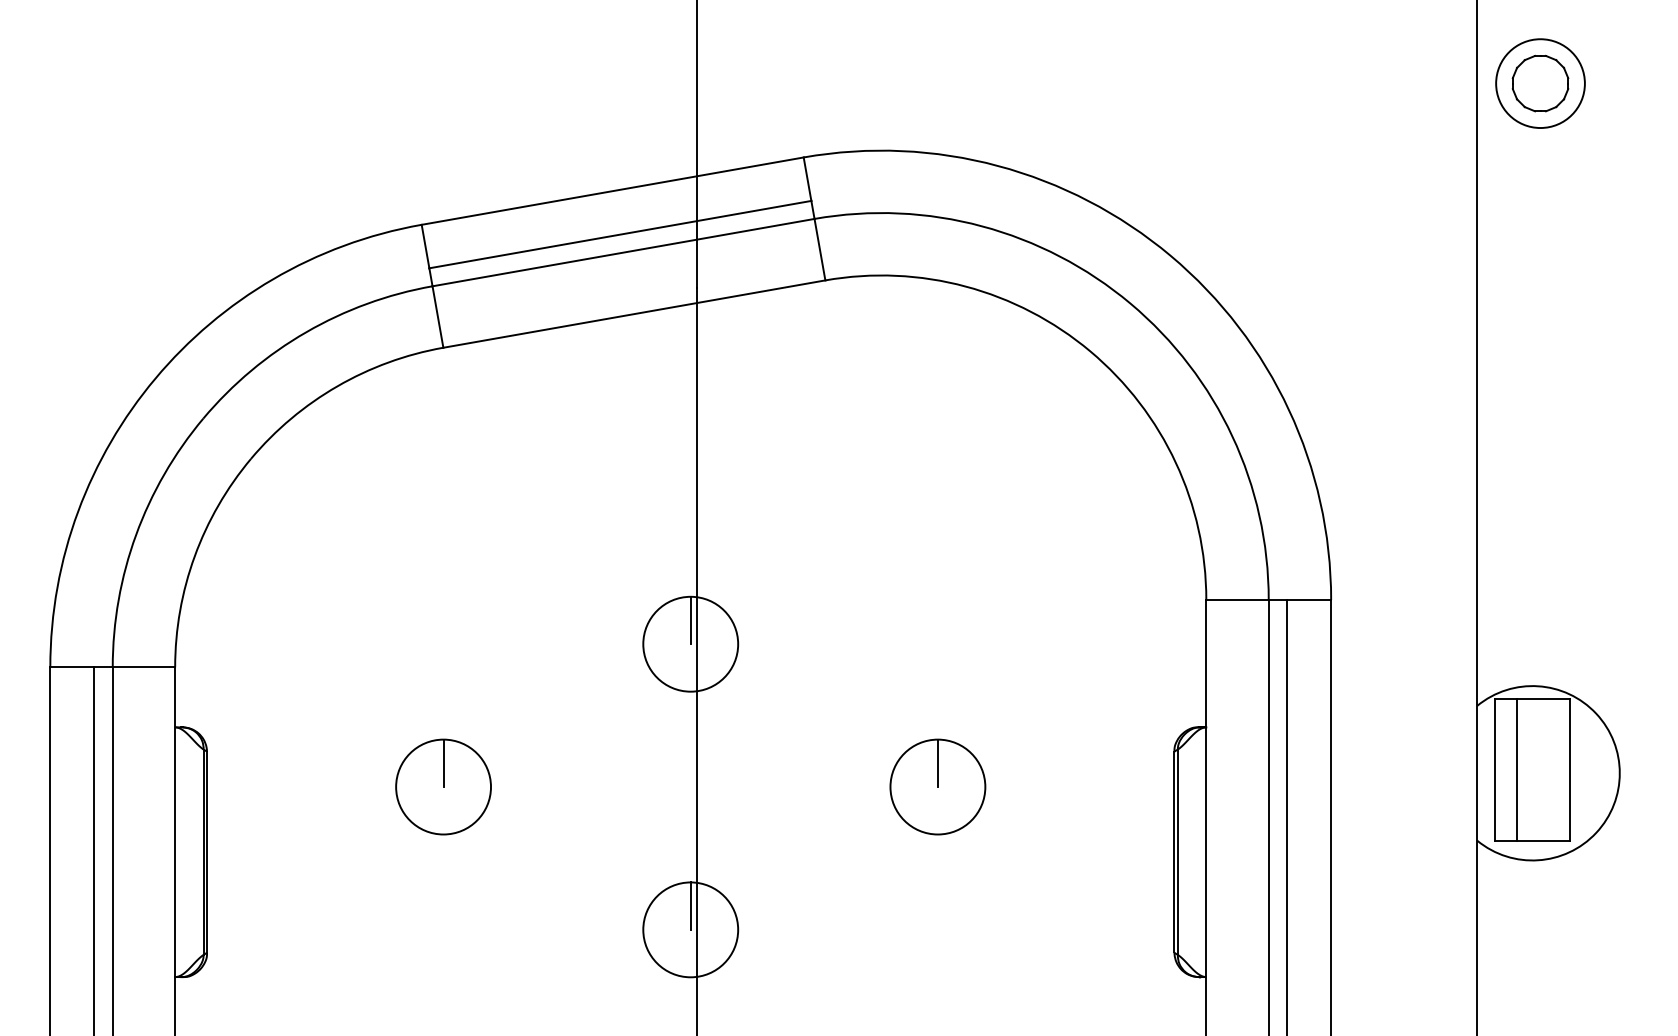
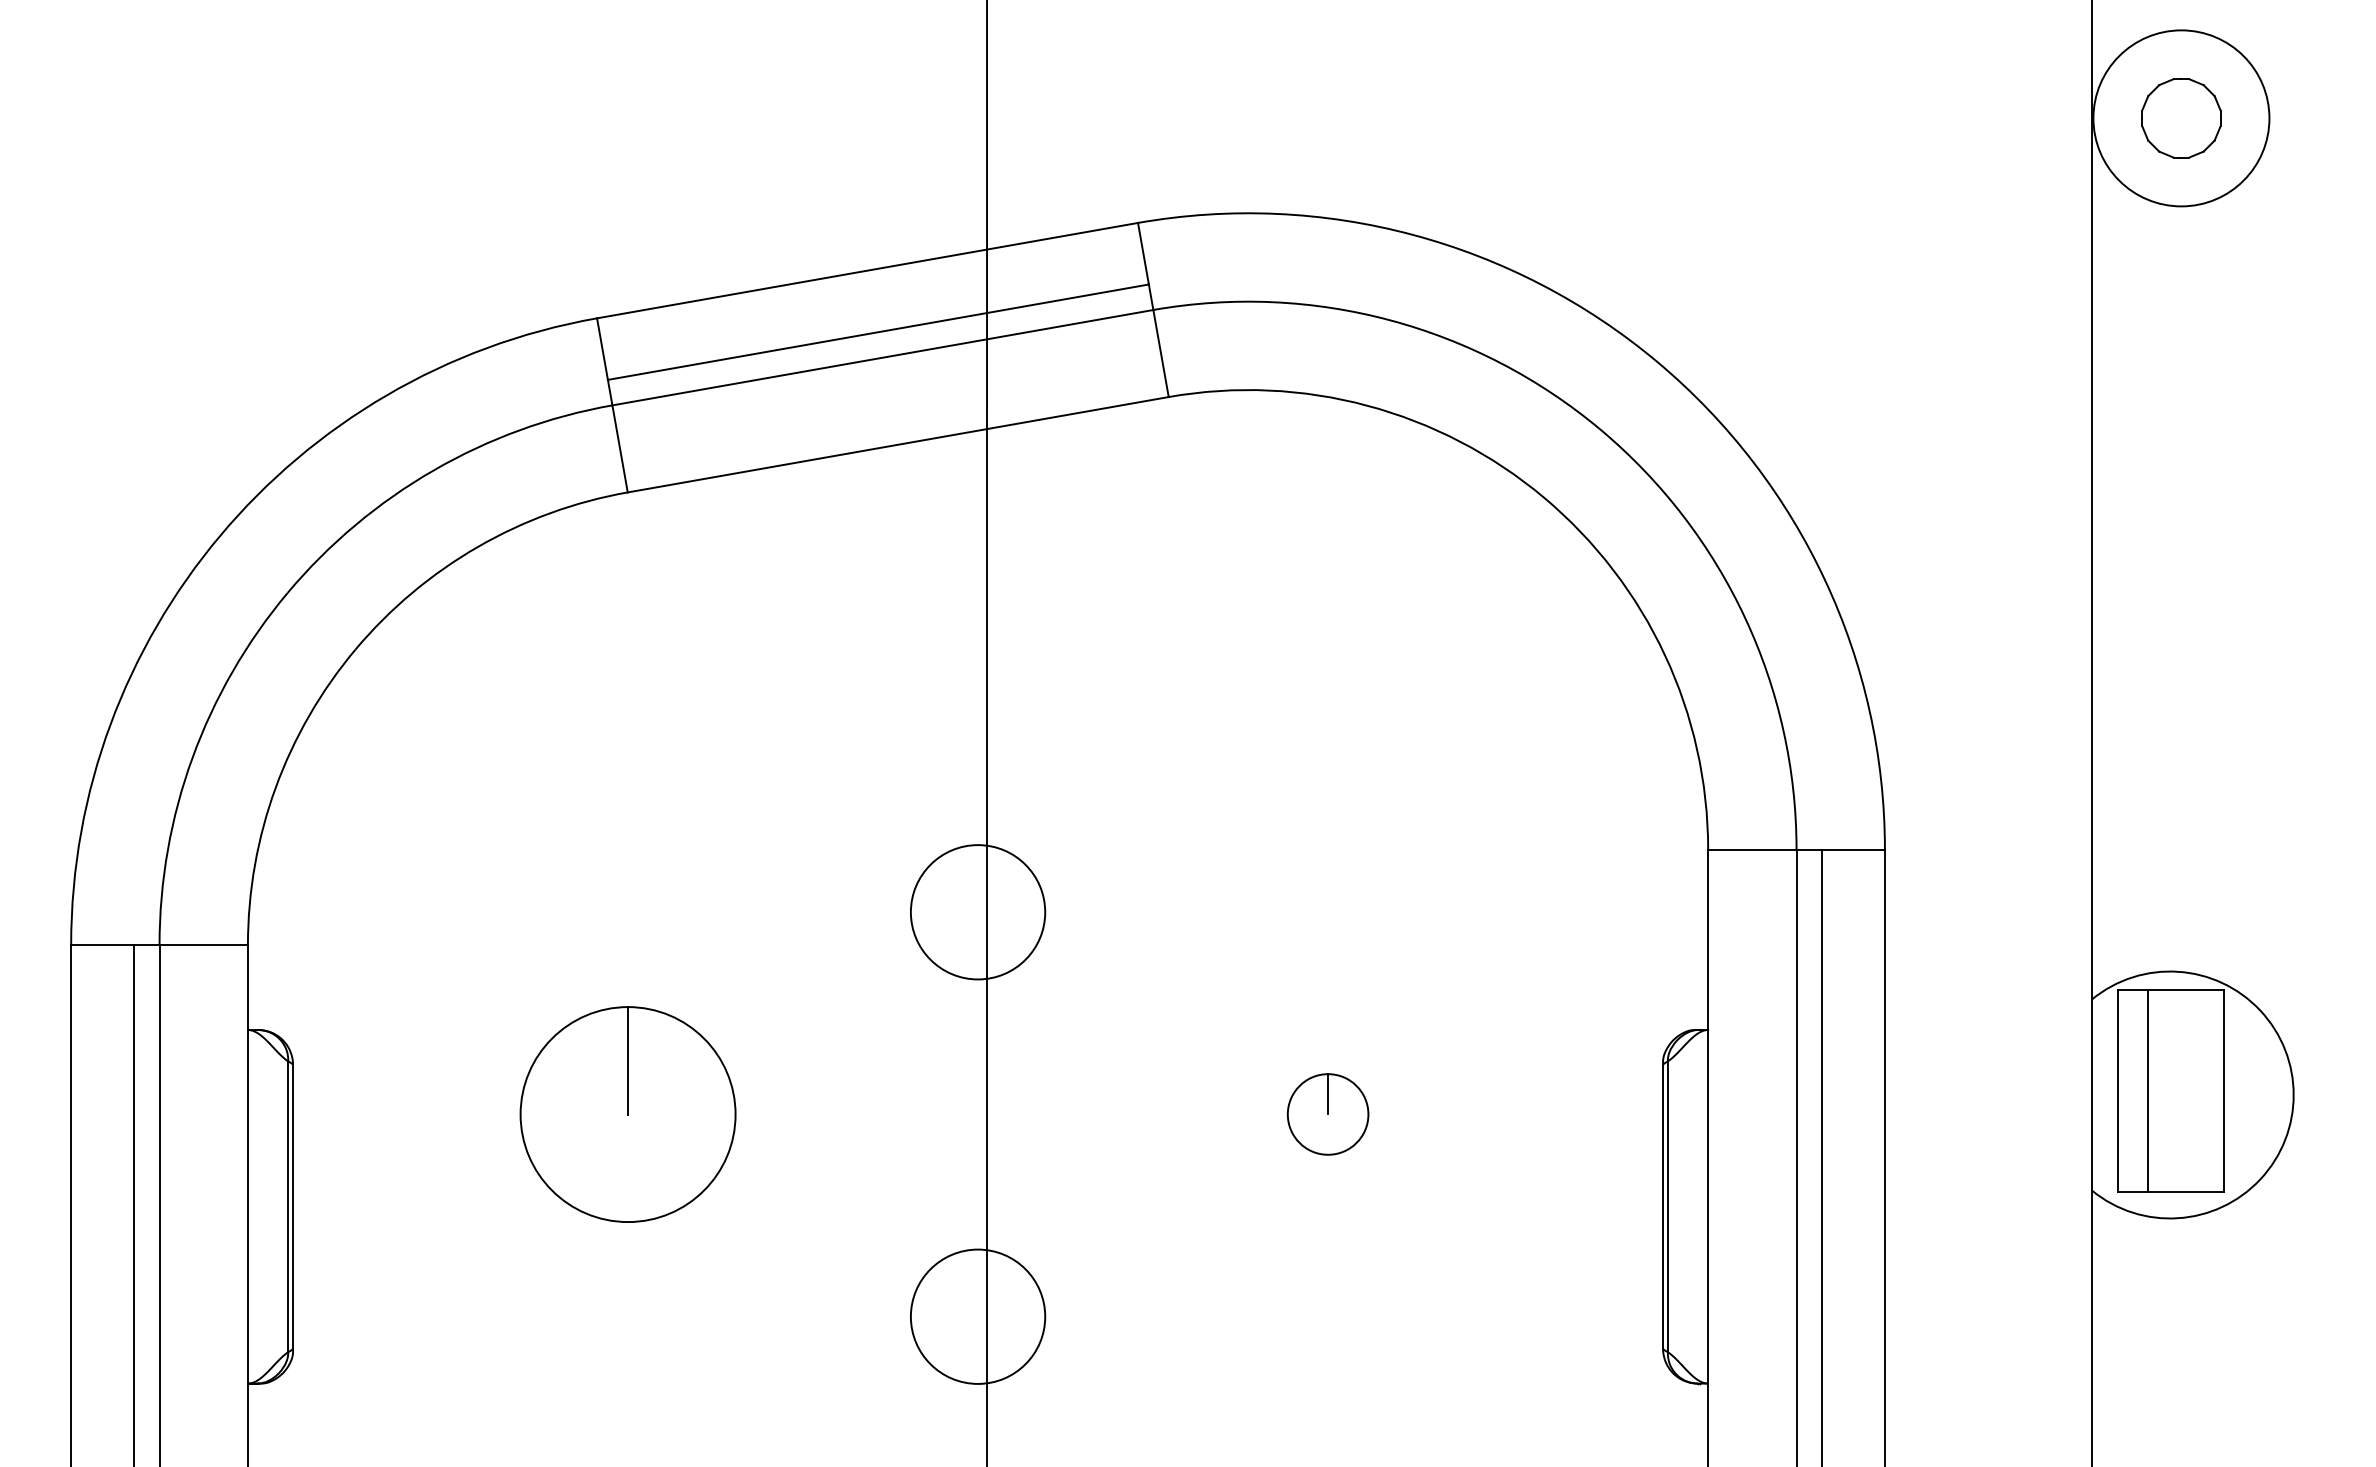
circle: (1540, 83) -> (2181, 118), size x1.4
line: (690, 620) -> (977, 878), removed
part: (443, 786) -> (627, 1113), size x1.6
part: (937, 786) -> (1327, 1113), size x0.6
line: (690, 905) -> (977, 1282), removed

